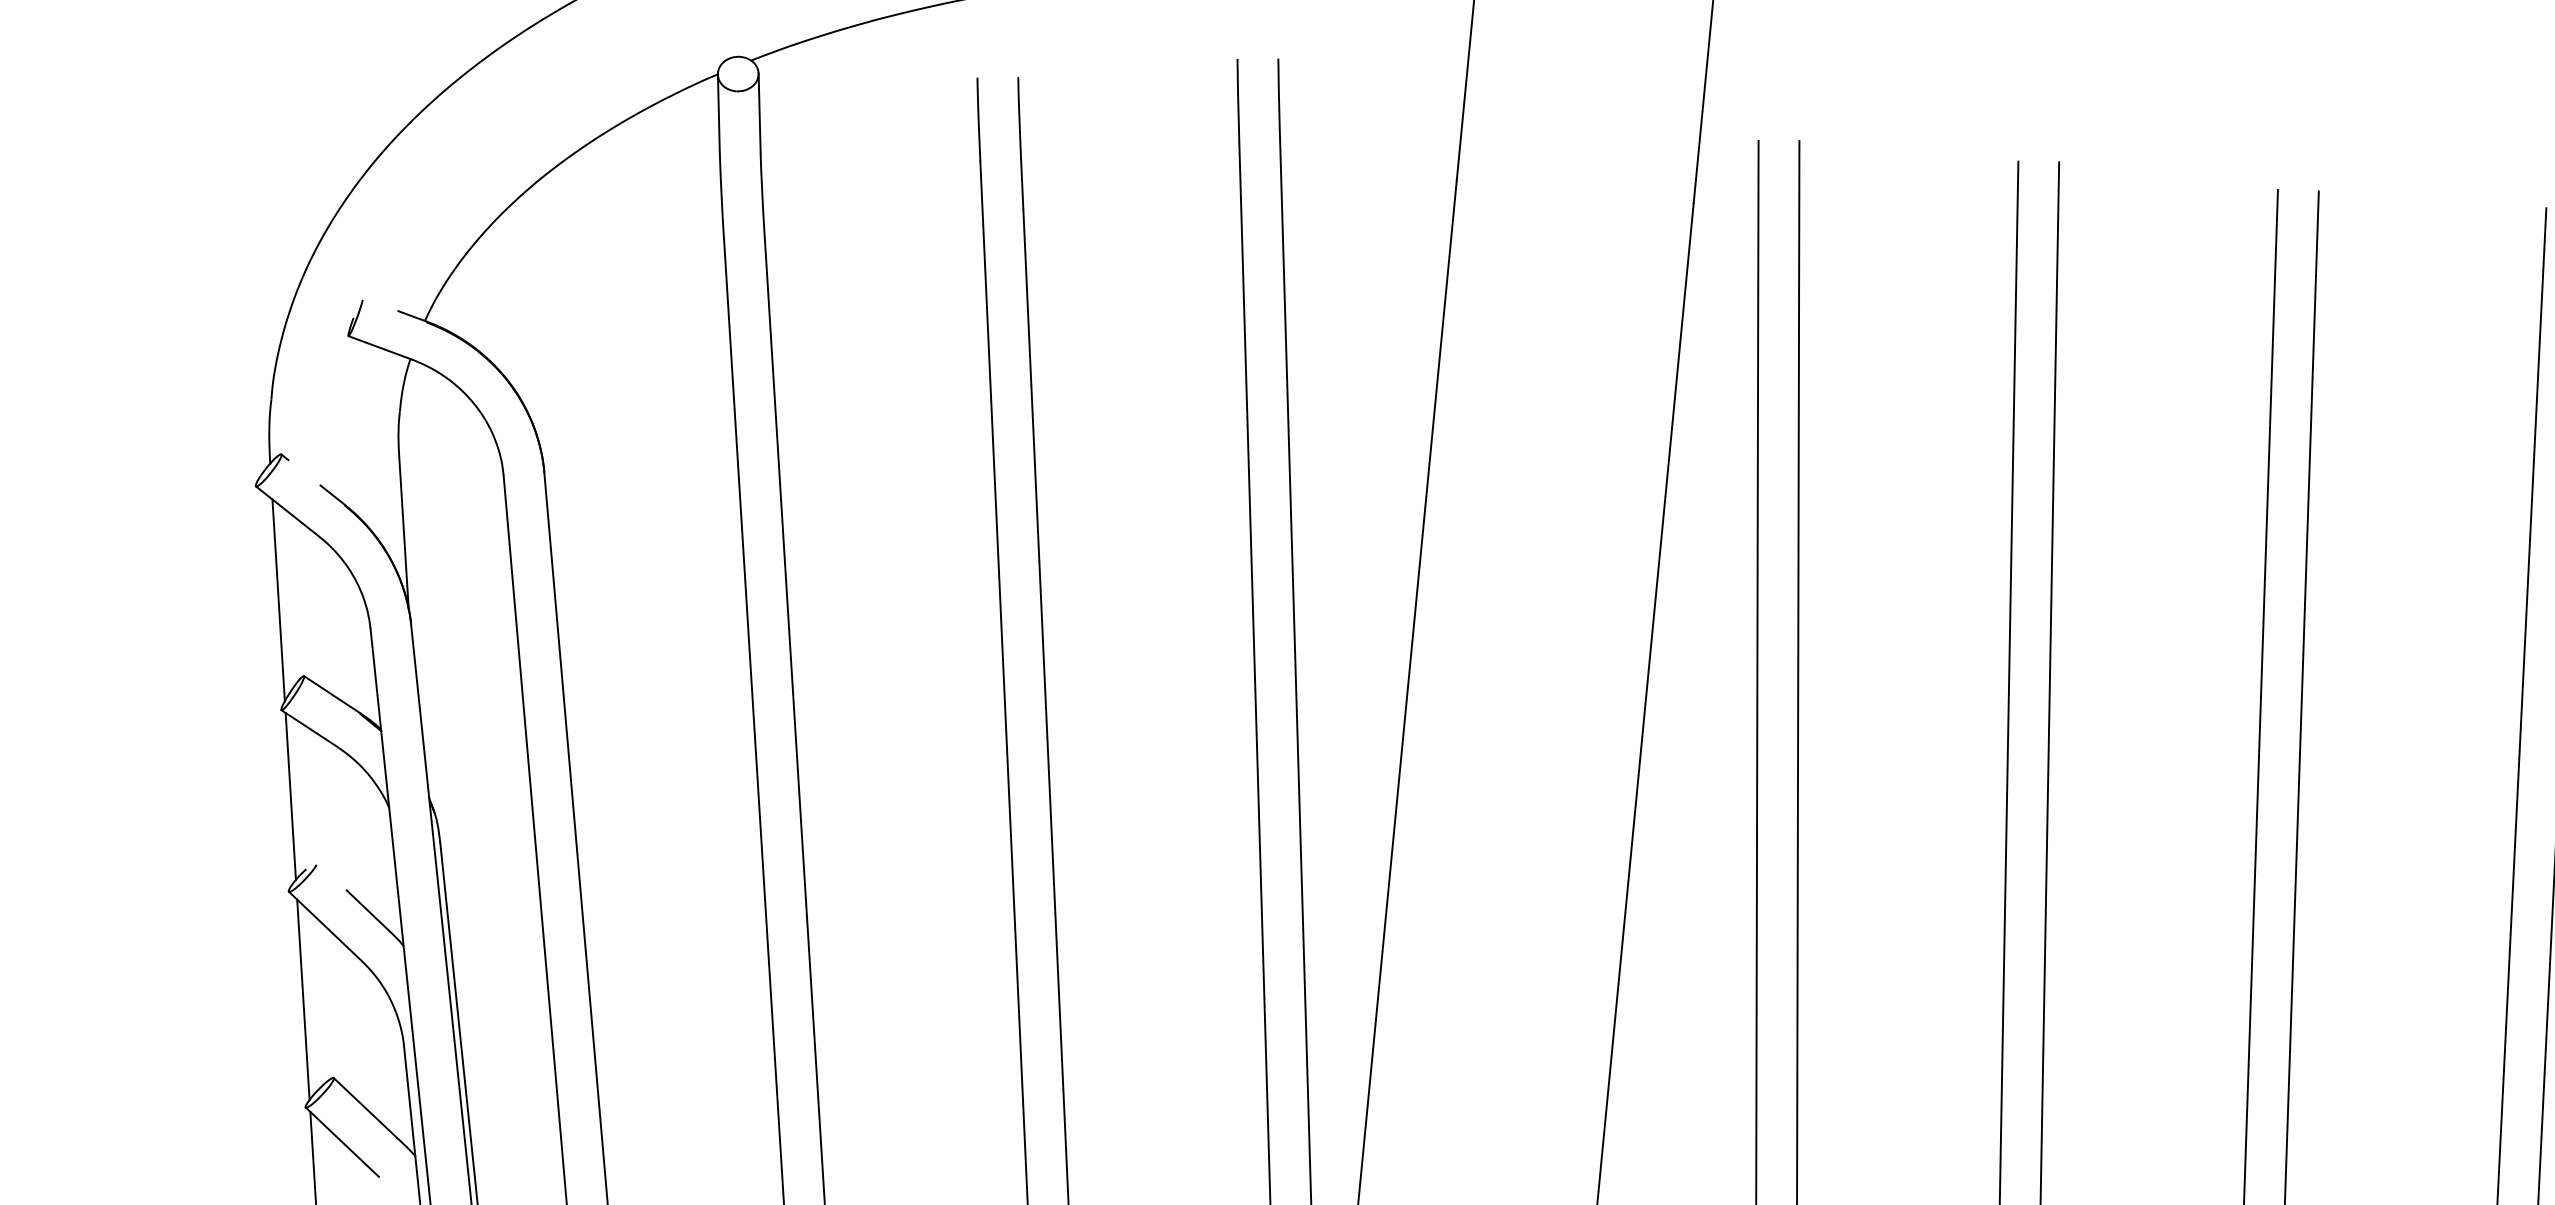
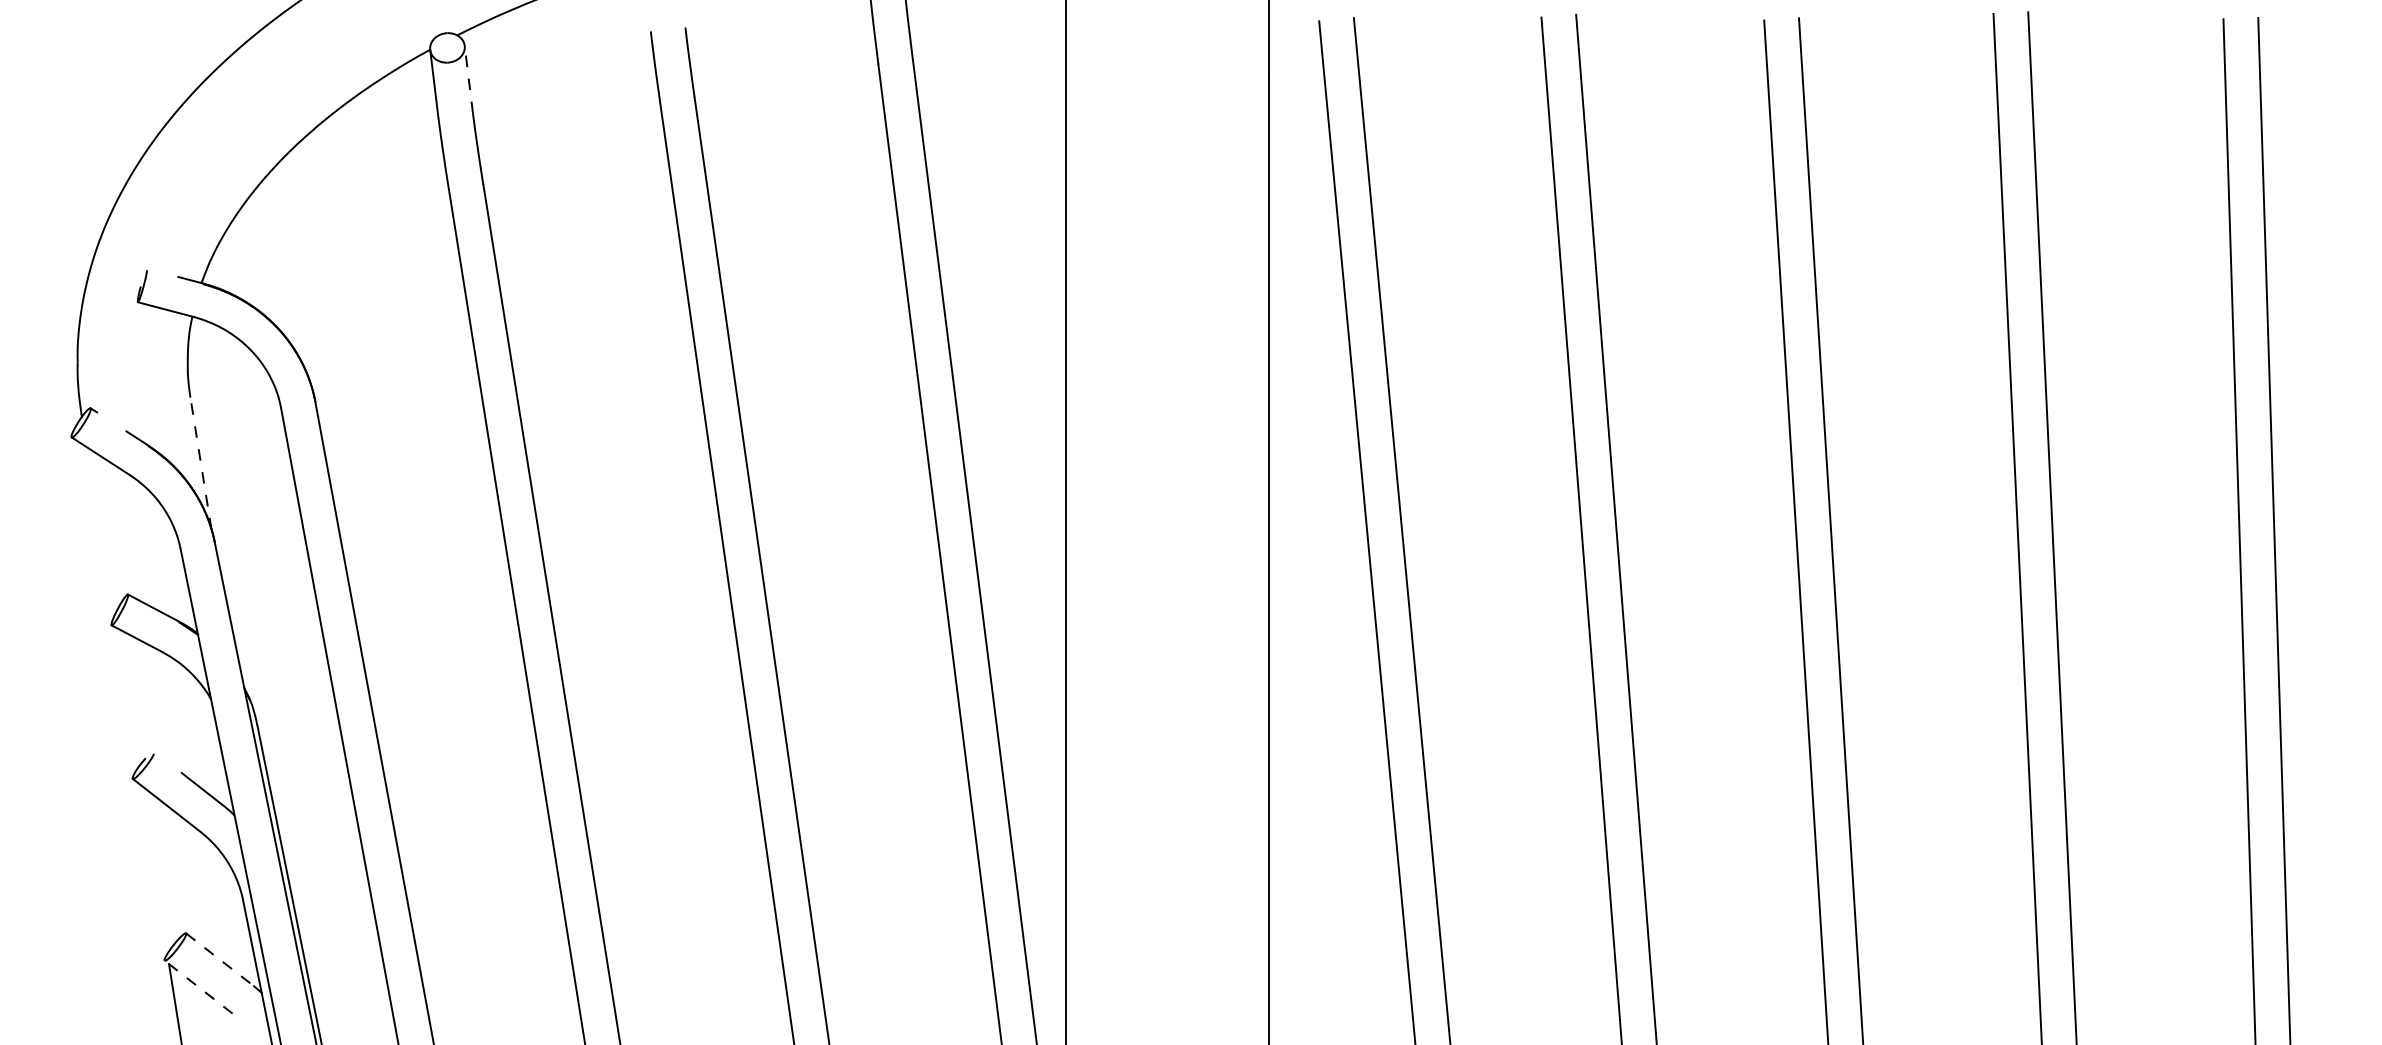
line: (759, 113) -> (468, 79), solid -> dashed
line: (403, 531) -> (200, 463), solid -> dashed
line: (277, 600) -> (99, 532), removed
line: (290, 796) -> (126, 697), removed
line: (302, 999) -> (153, 869), removed
line: (370, 1112) -> (220, 959), solid -> dashed
line: (342, 1141) -> (198, 986), solid -> dashed

